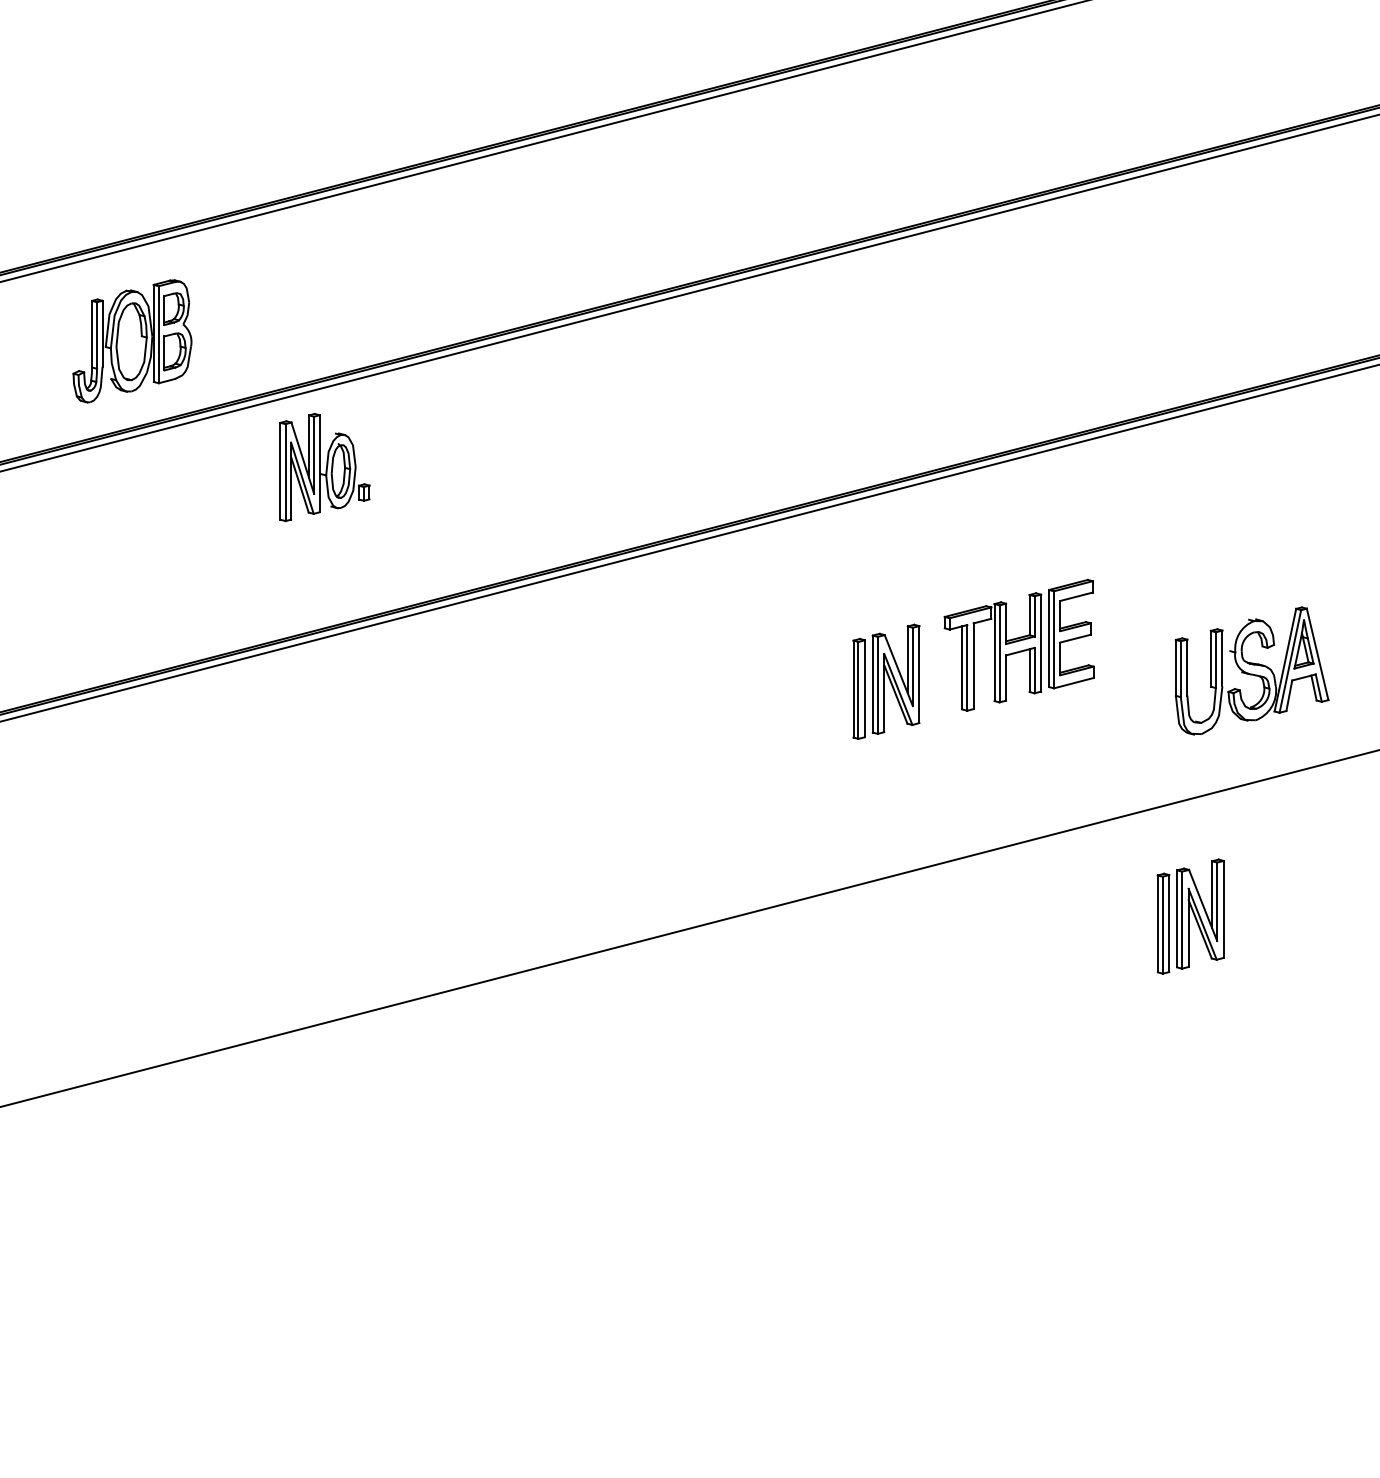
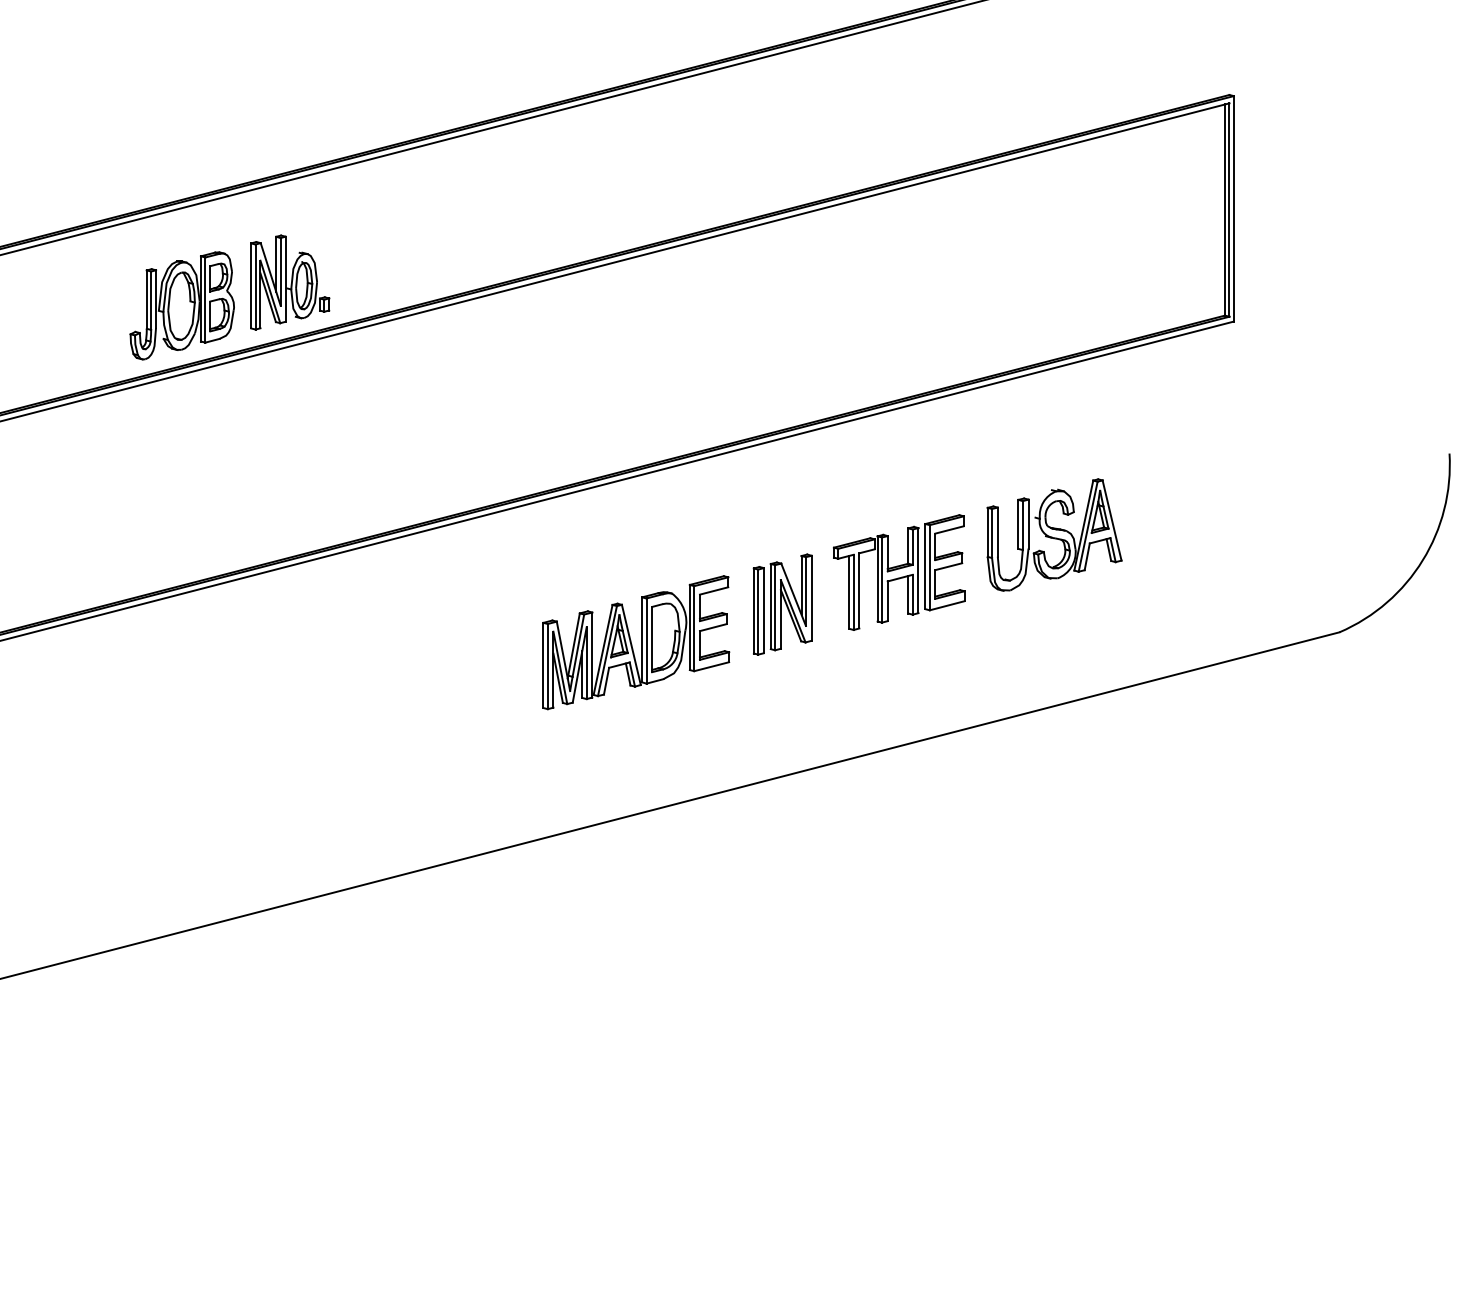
part: (131, 340) -> (181, 305), moved
part: (325, 467) -> (290, 282), moved
part: (1252, 670) -> (1054, 534), moved
part: (719, 725) -> (636, 642), added
part: (1190, 916) -> (1049, 810), removed

